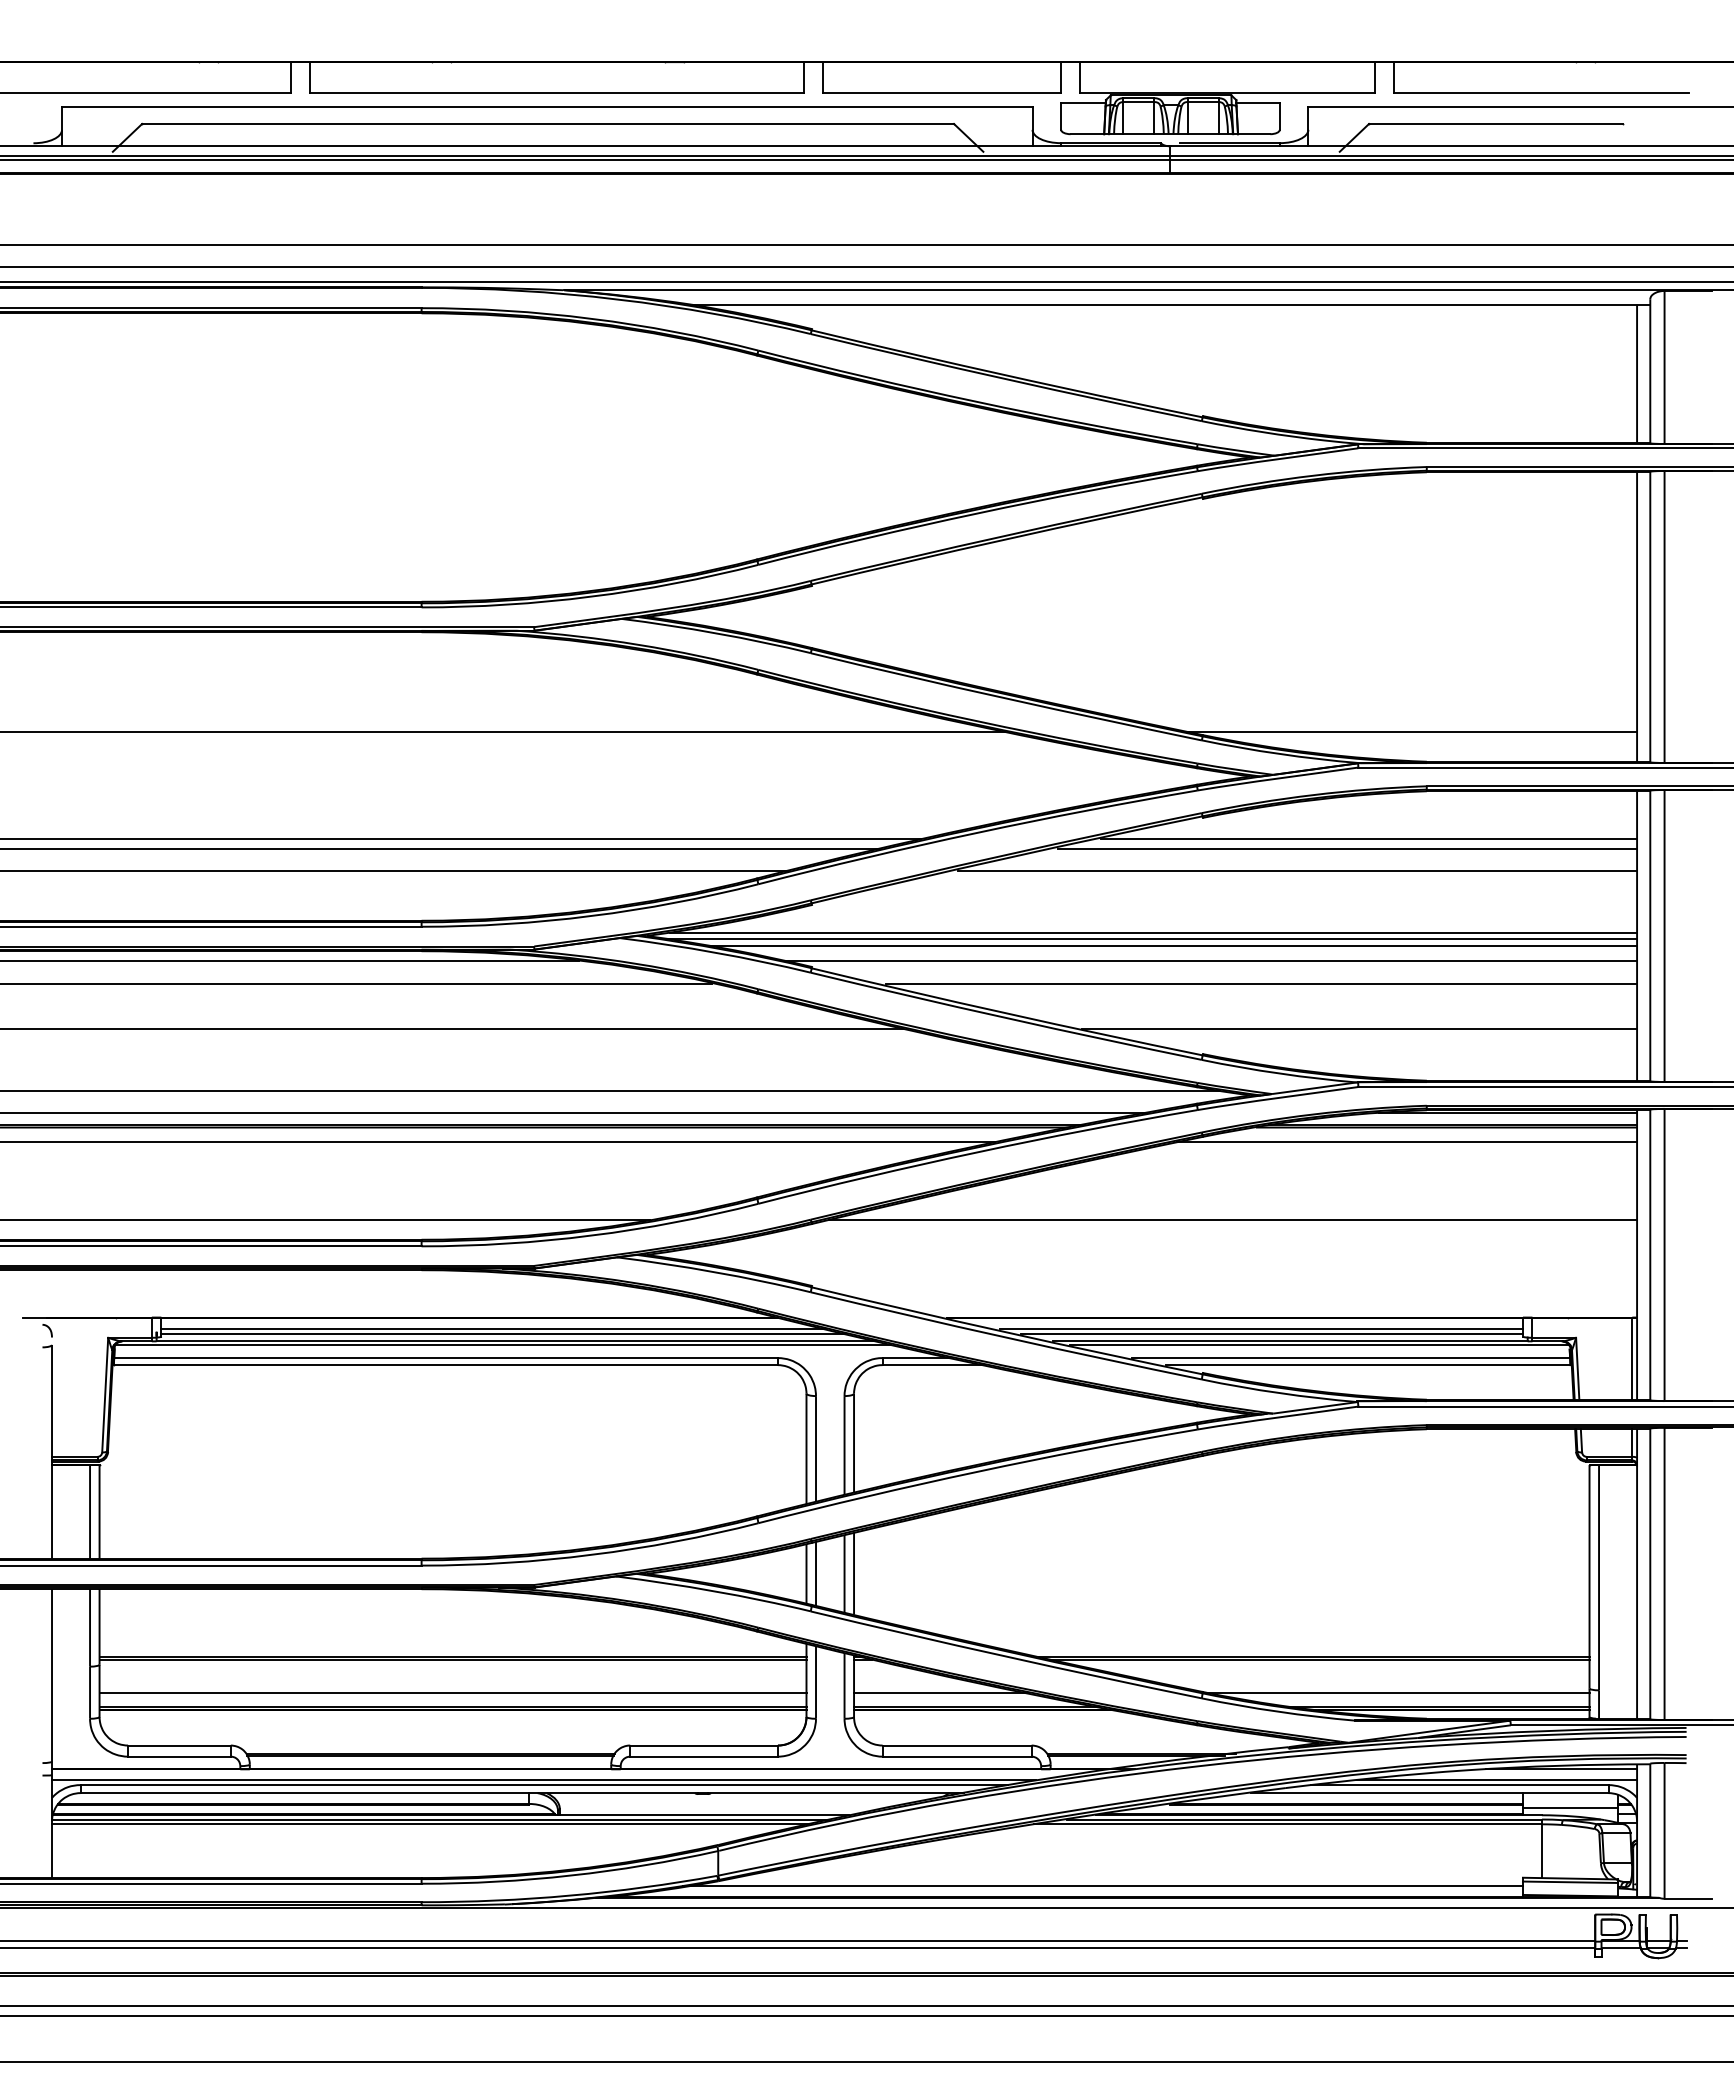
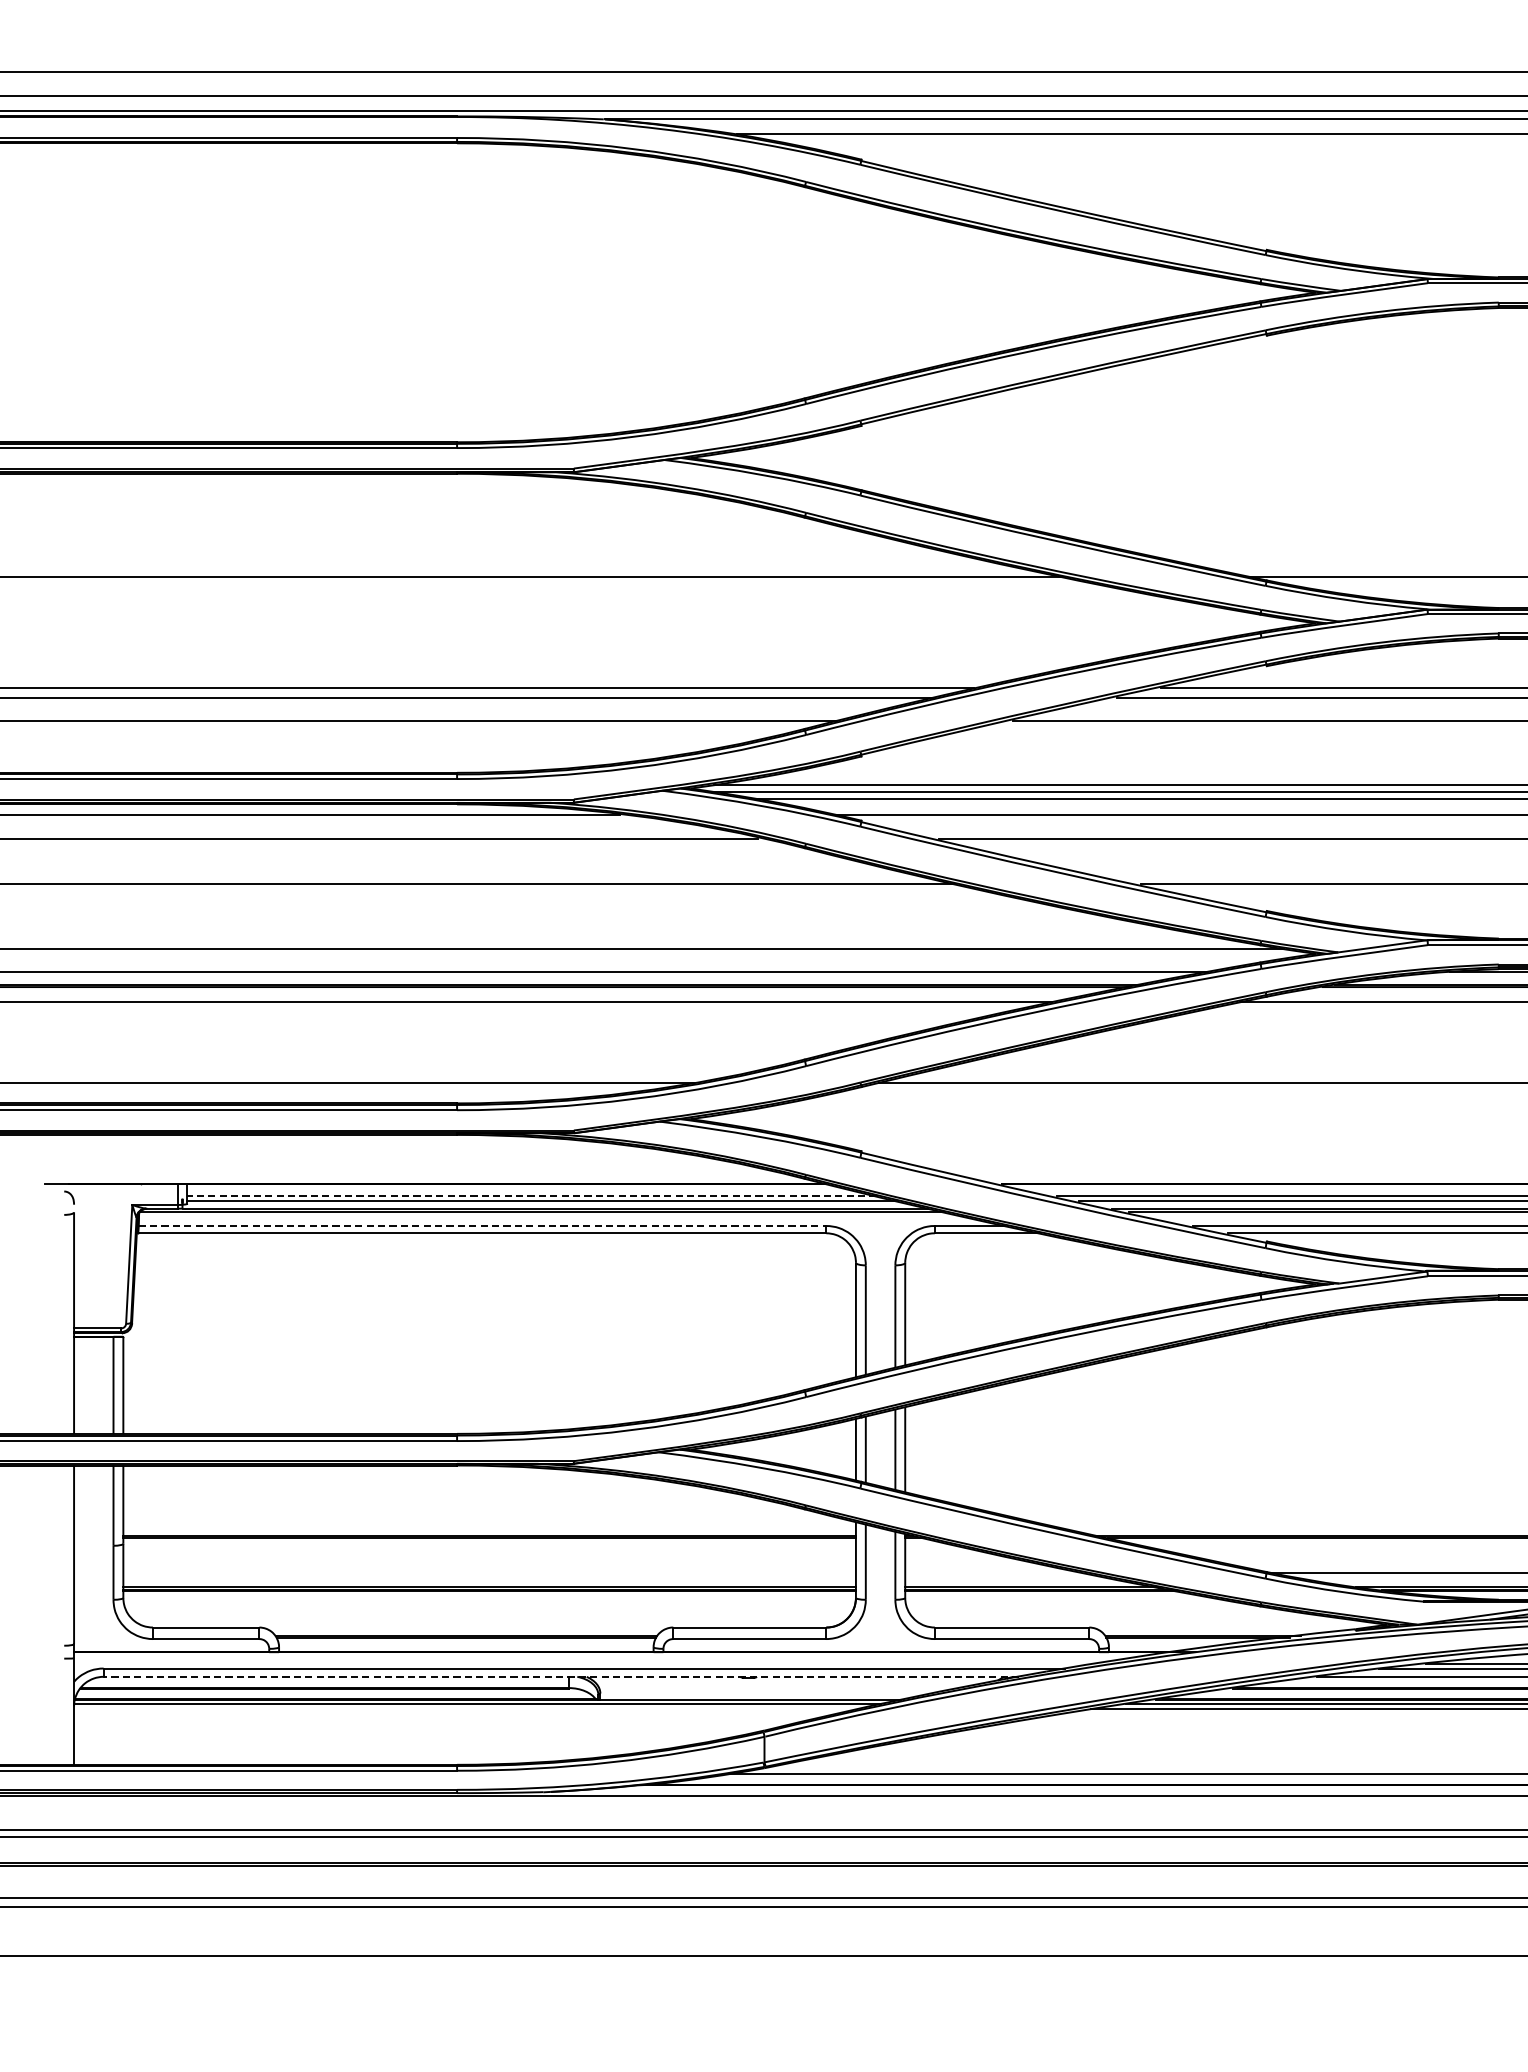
line: (493, 1329) -> (531, 1196), solid -> dashed
line: (446, 1358) -> (482, 1226), solid -> dashed
line: (452, 1692) -> (489, 1572), removed
line: (940, 1692) -> (994, 1572), removed
line: (544, 1780) -> (584, 1663), removed
line: (522, 1793) -> (561, 1677), solid -> dashed
line: (430, 1824) -> (466, 1709), removed

